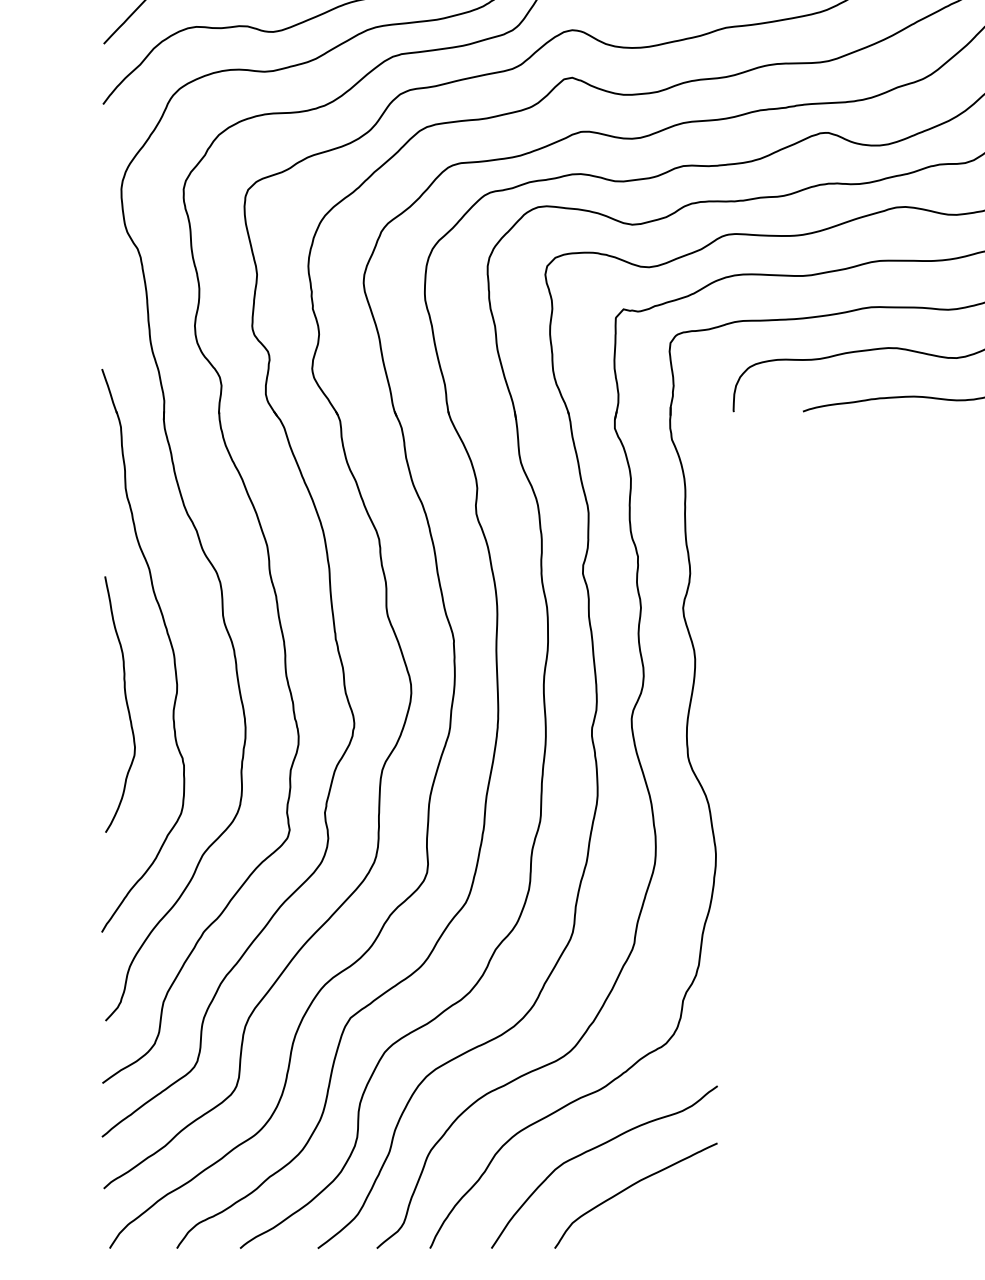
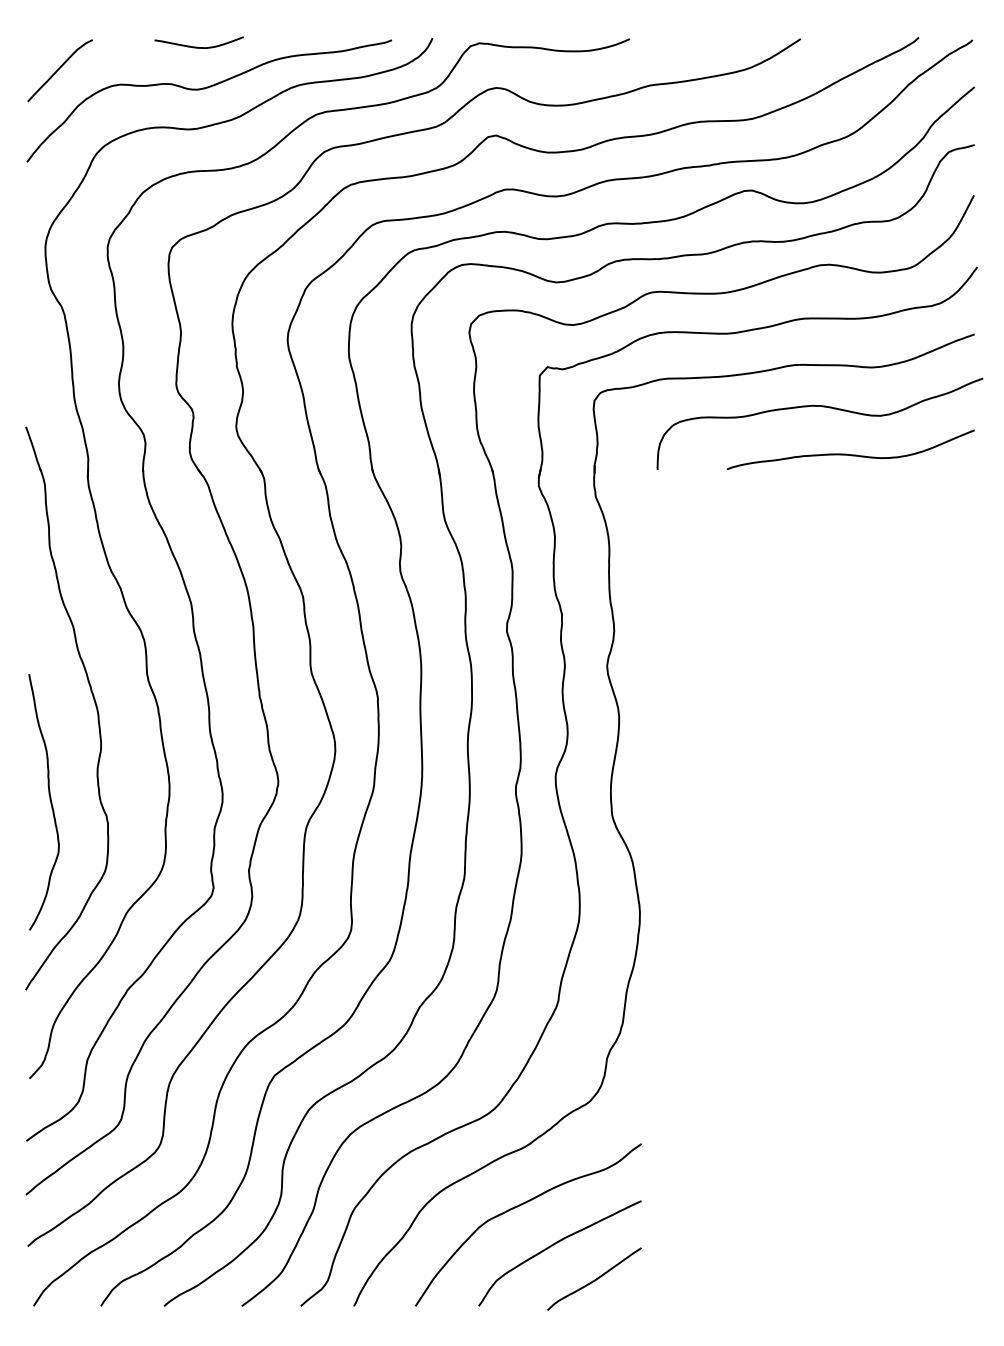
curve: (125, 701) -> (49, 799), moved
curve: (671, 1220) -> (595, 1278), added

